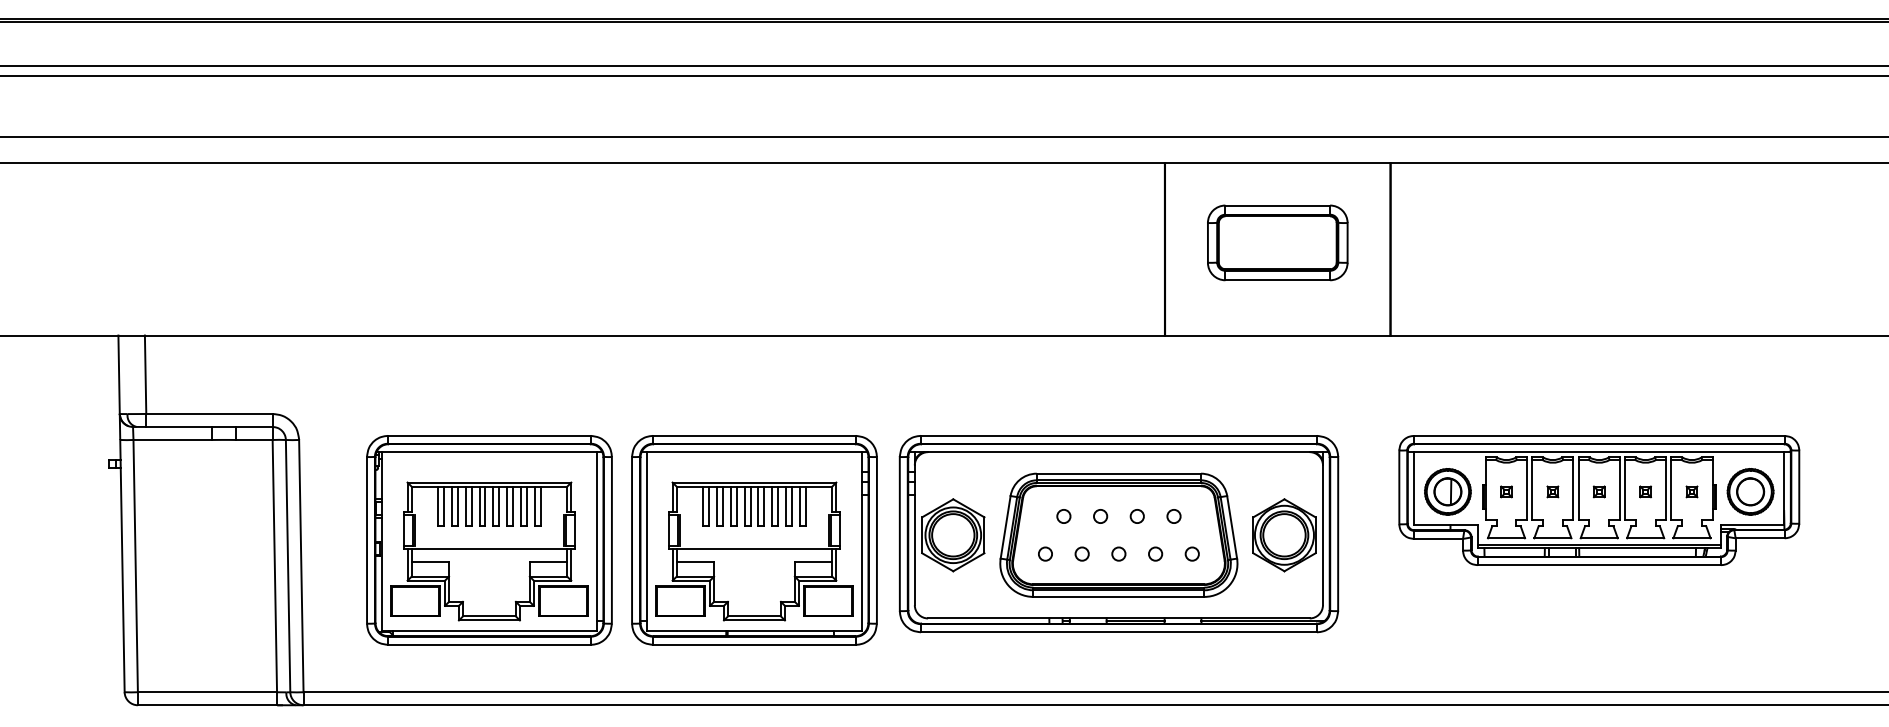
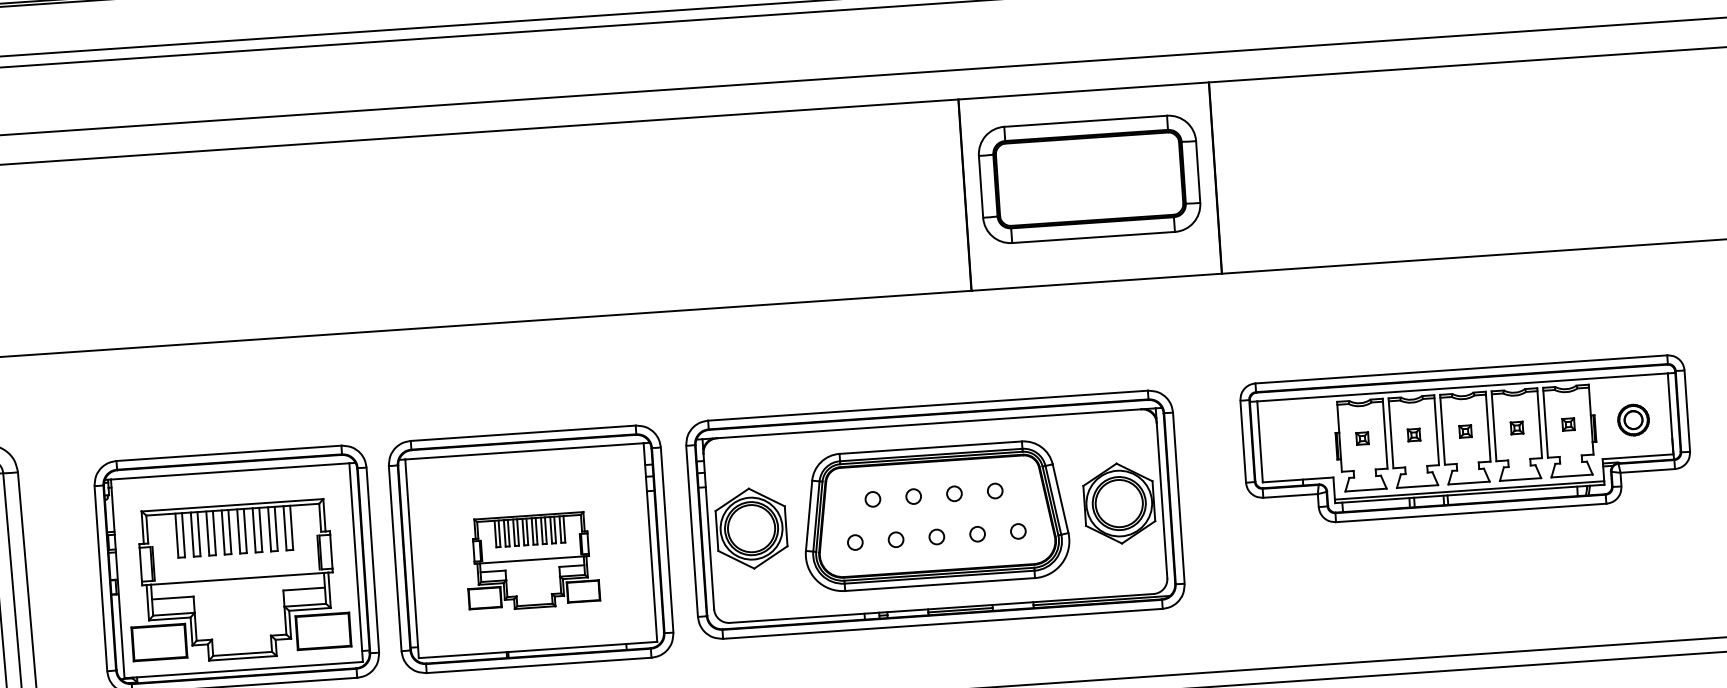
part: (1277, 242) -> (1089, 178), size x1.4
part: (1447, 491) -> (1297, 442), removed
part: (1750, 491) -> (1633, 419), size x0.6
part: (754, 551) -> (532, 561), size x0.6

